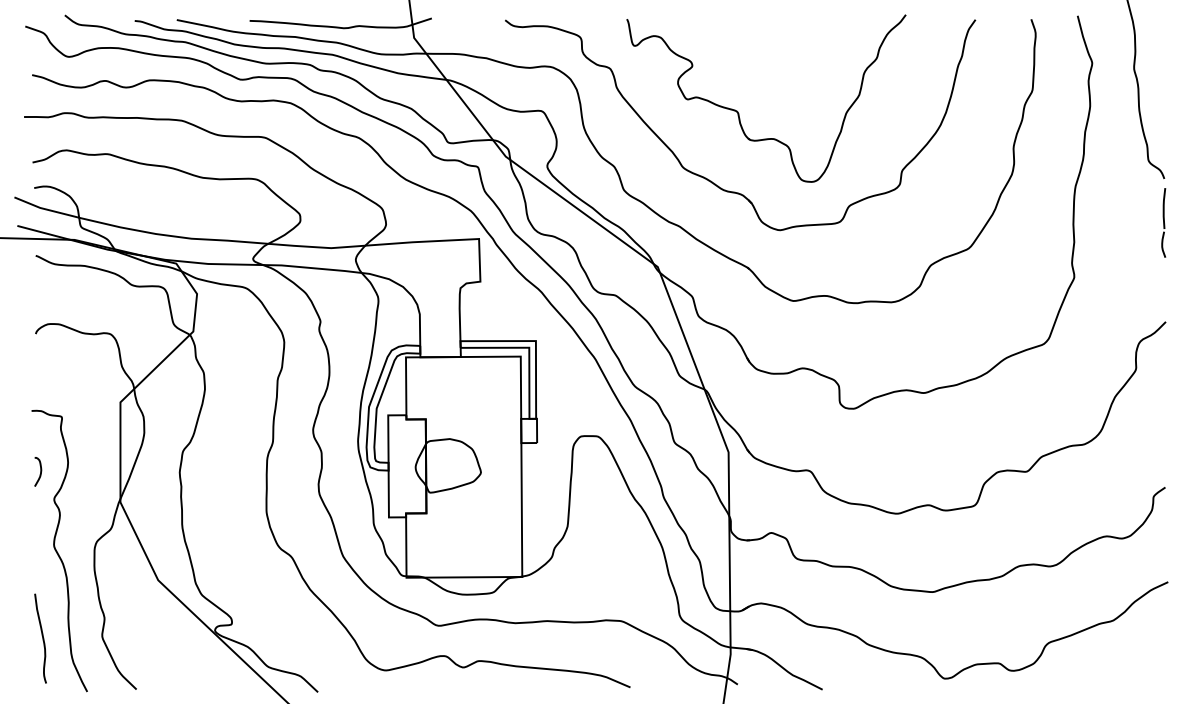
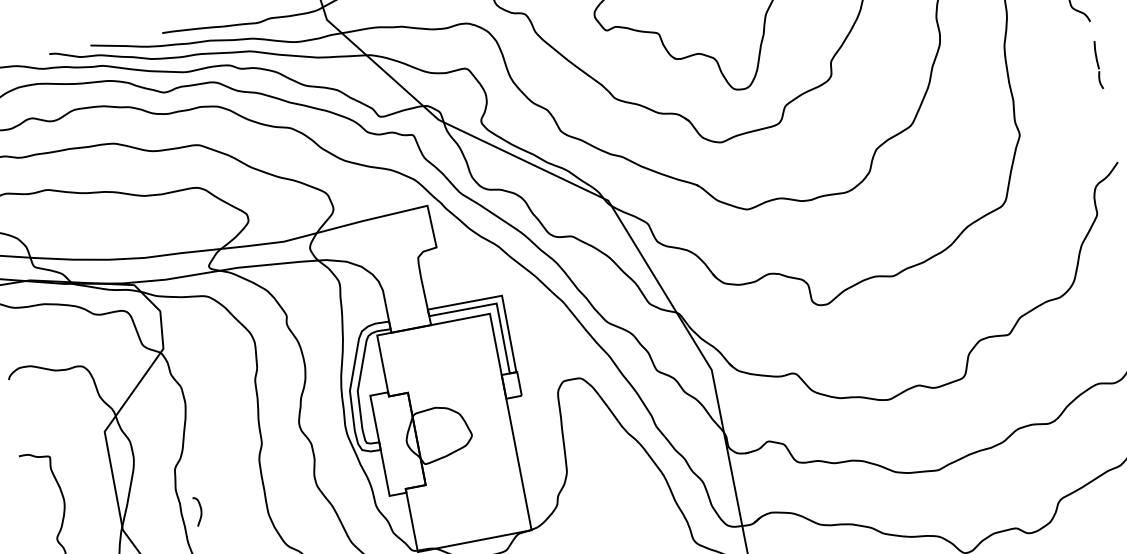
part: (1163, 222) -> (1097, 64), size x0.7
curve: (40, 471) -> (200, 510), moved

